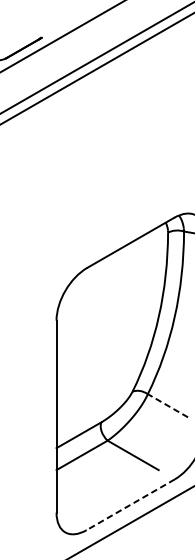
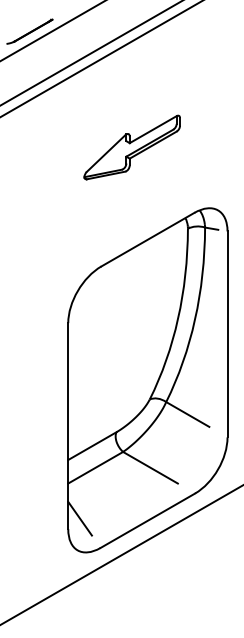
part: (115, 156) -> (131, 147), added
line: (167, 405) -> (187, 414), dashed -> solid
line: (67, 502) -> (79, 518), added
line: (130, 504) -> (147, 520), dashed -> solid

